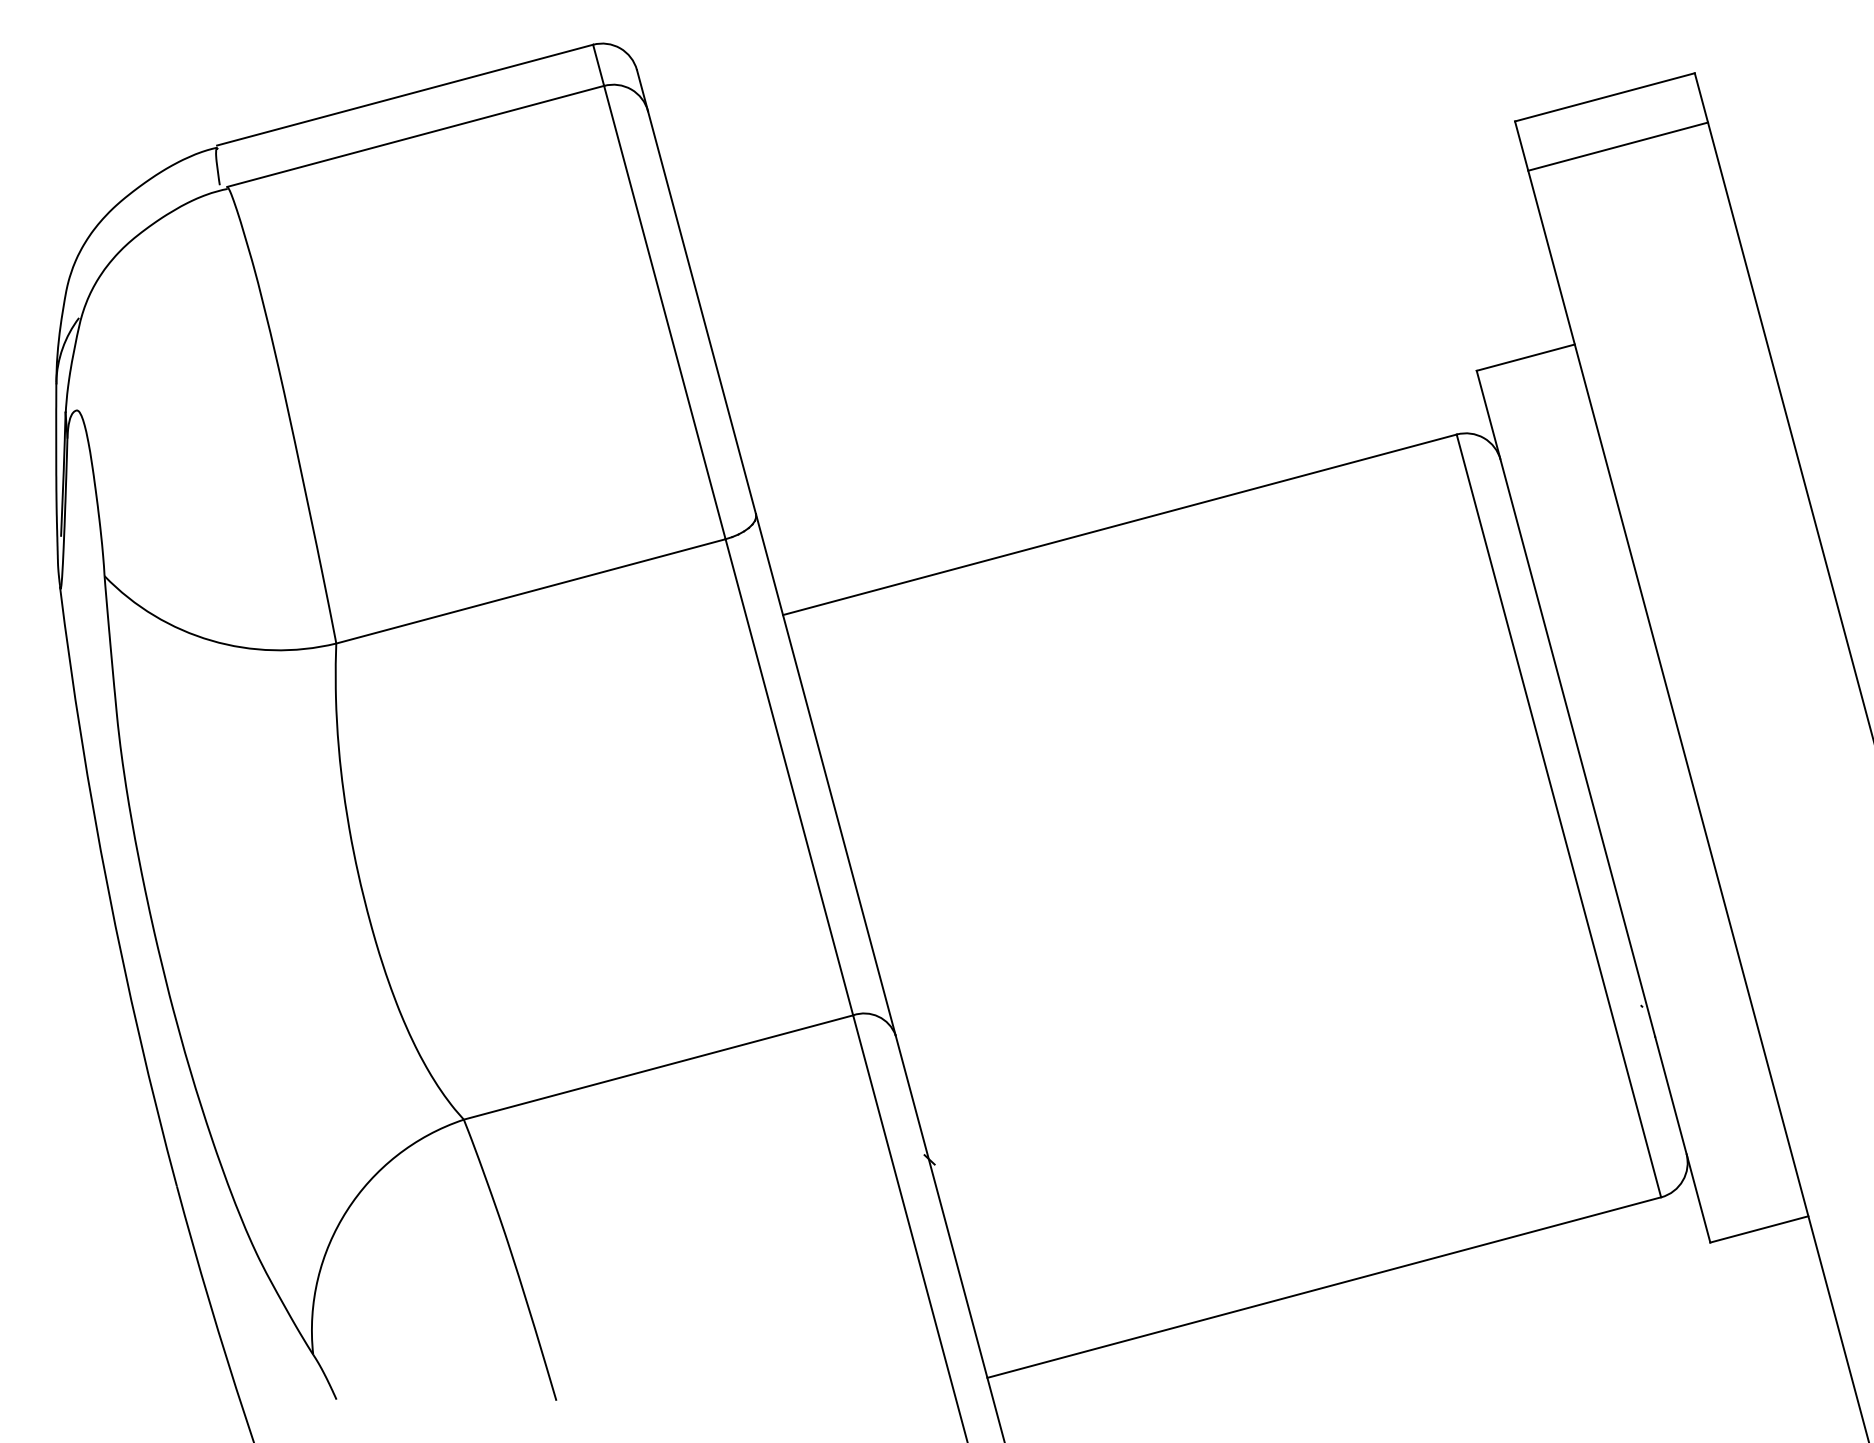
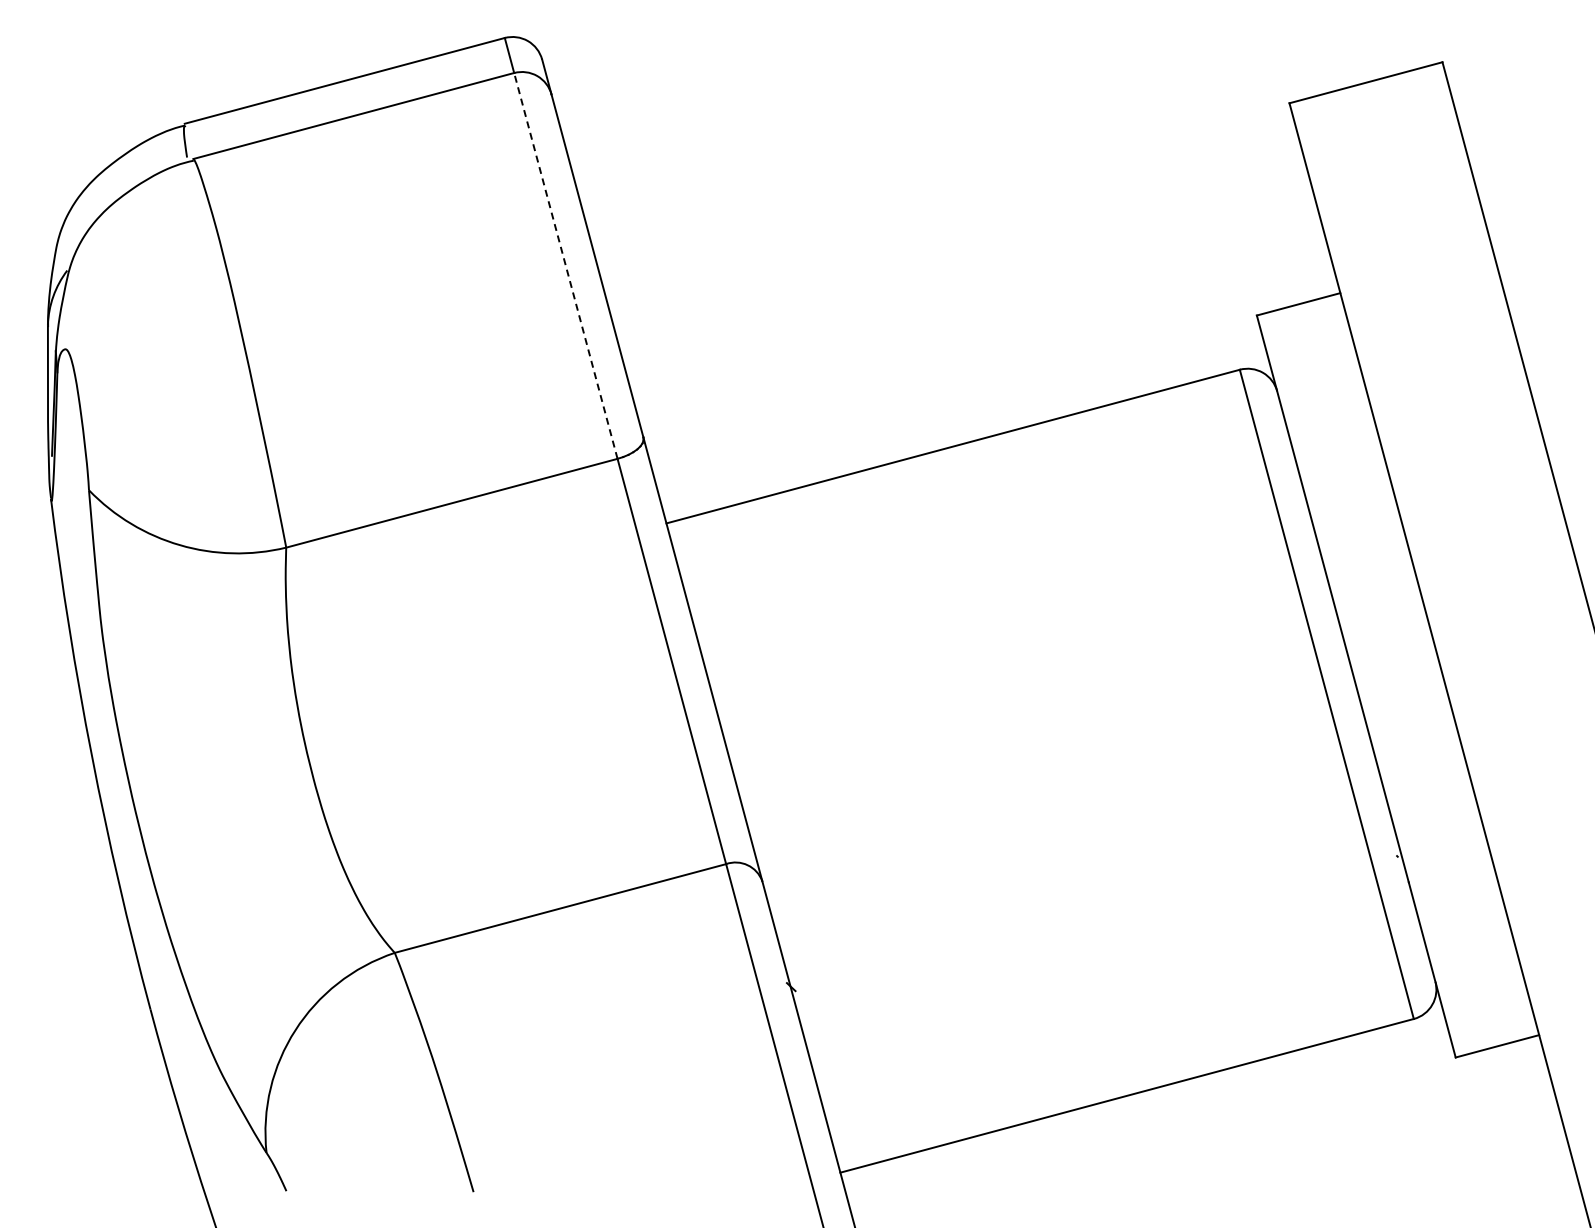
line: (1617, 146) -> (1376, 124), removed
line: (664, 312) -> (565, 265), solid -> dashed

